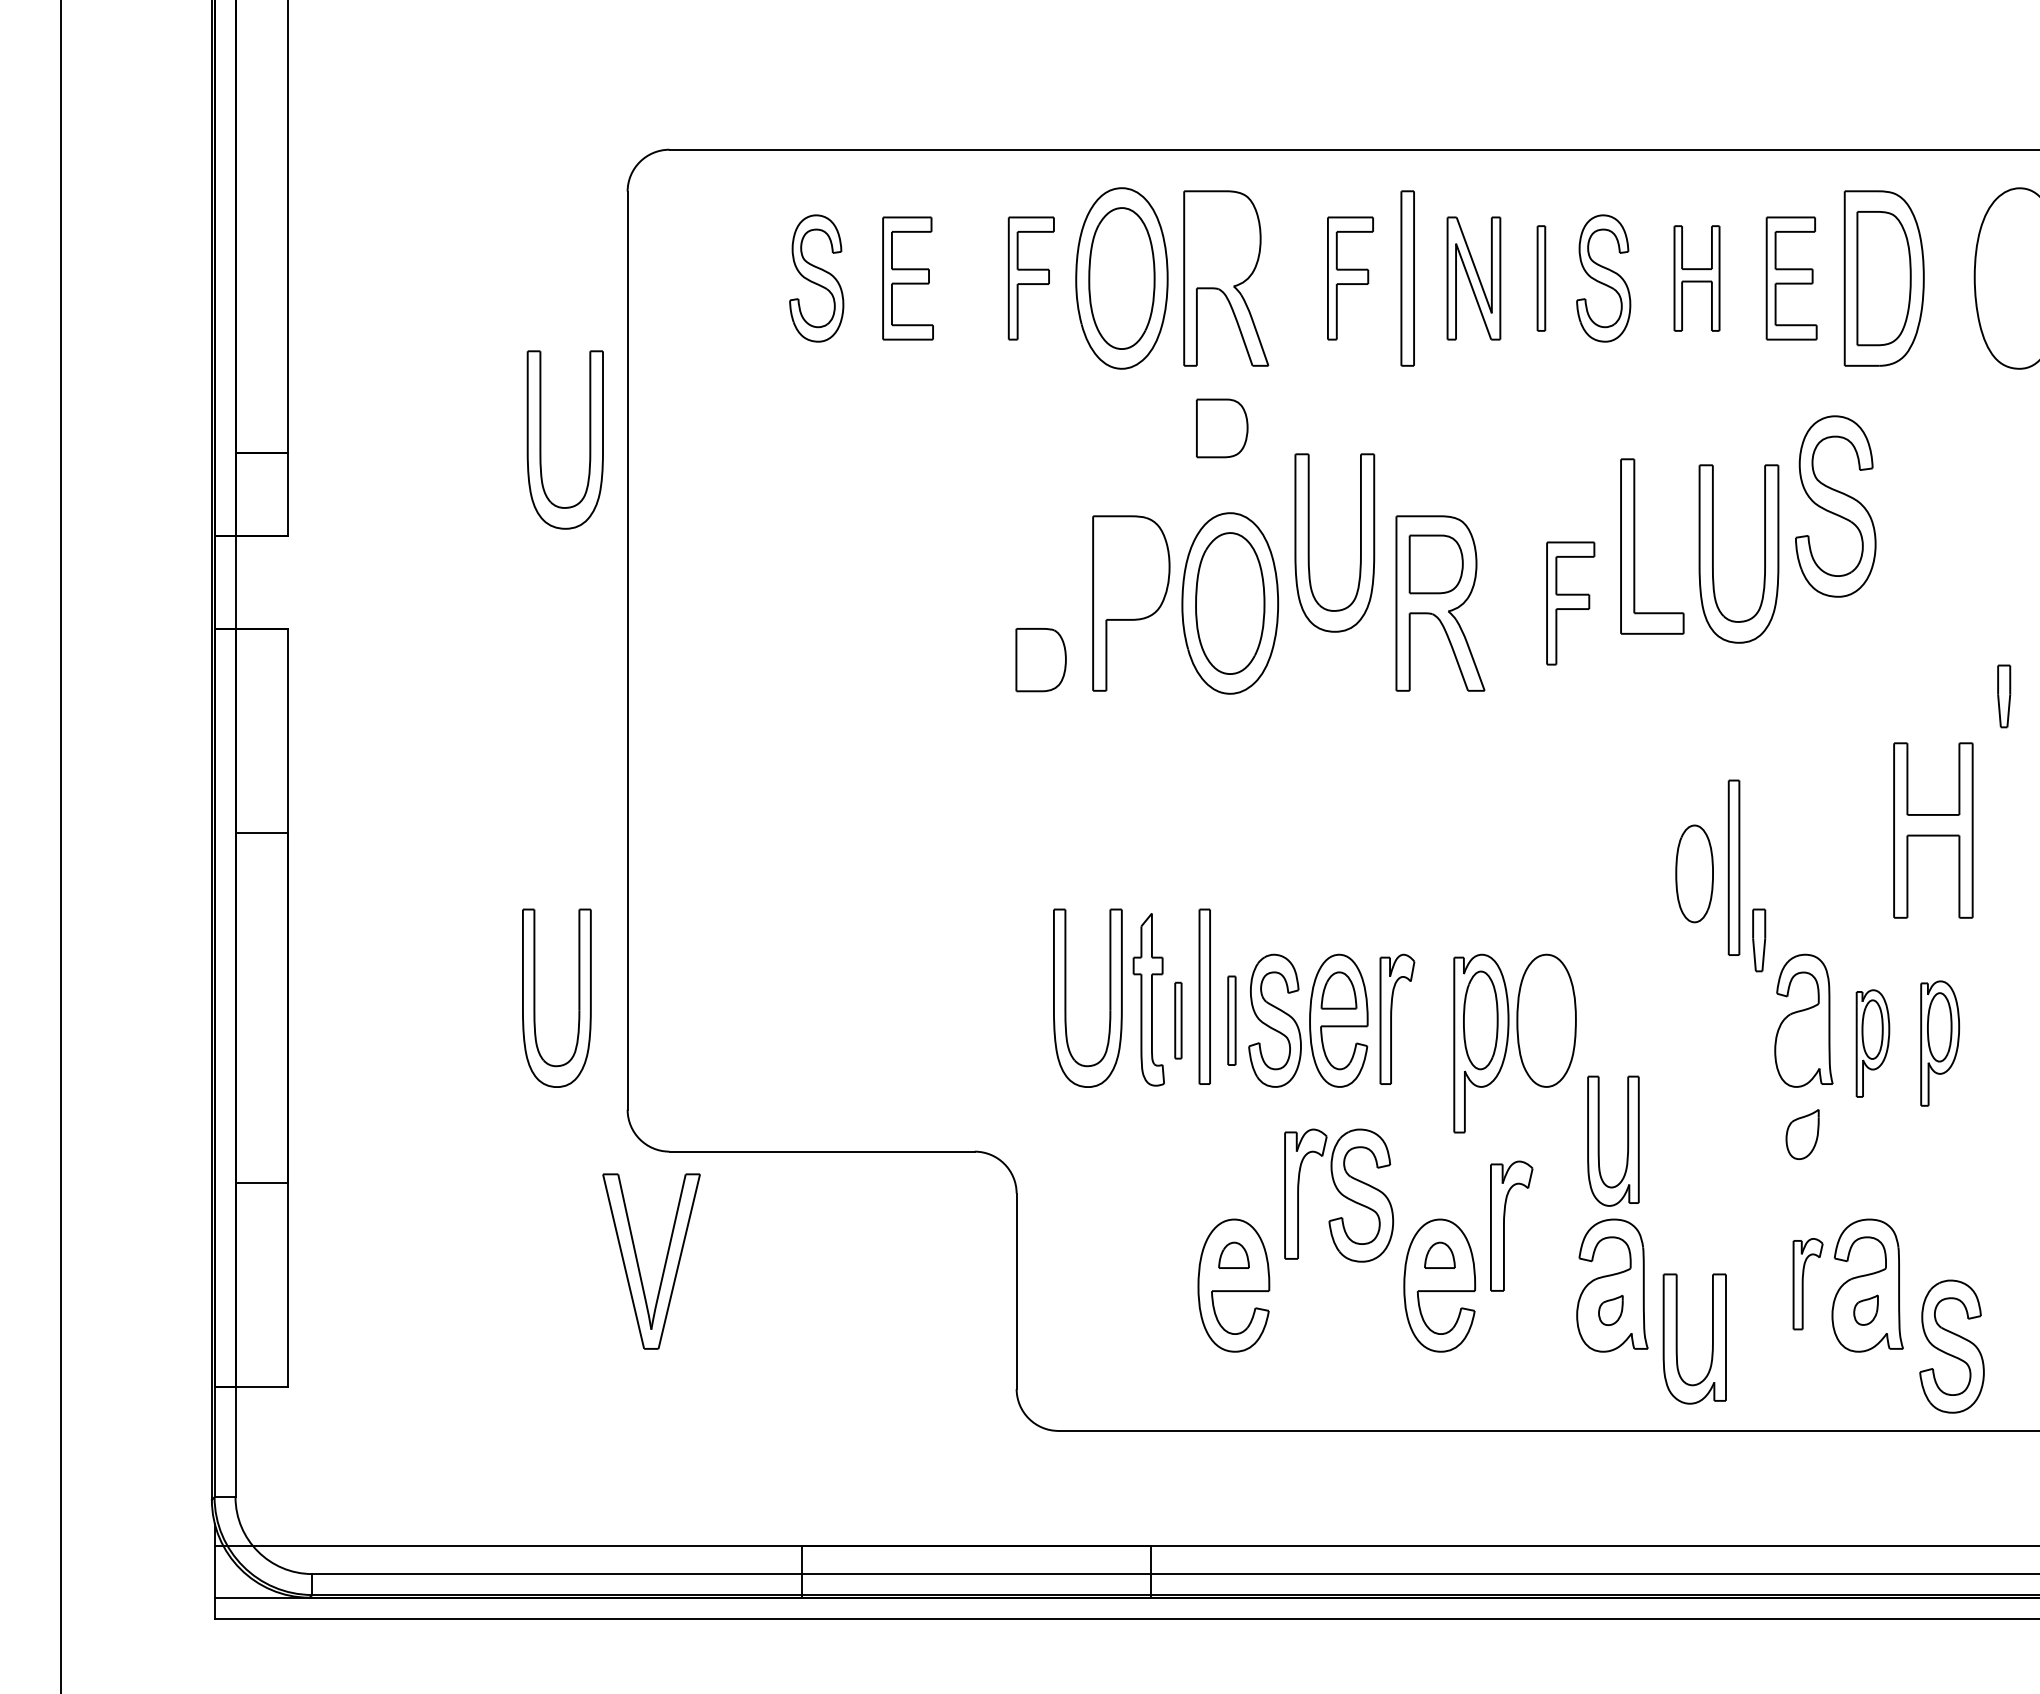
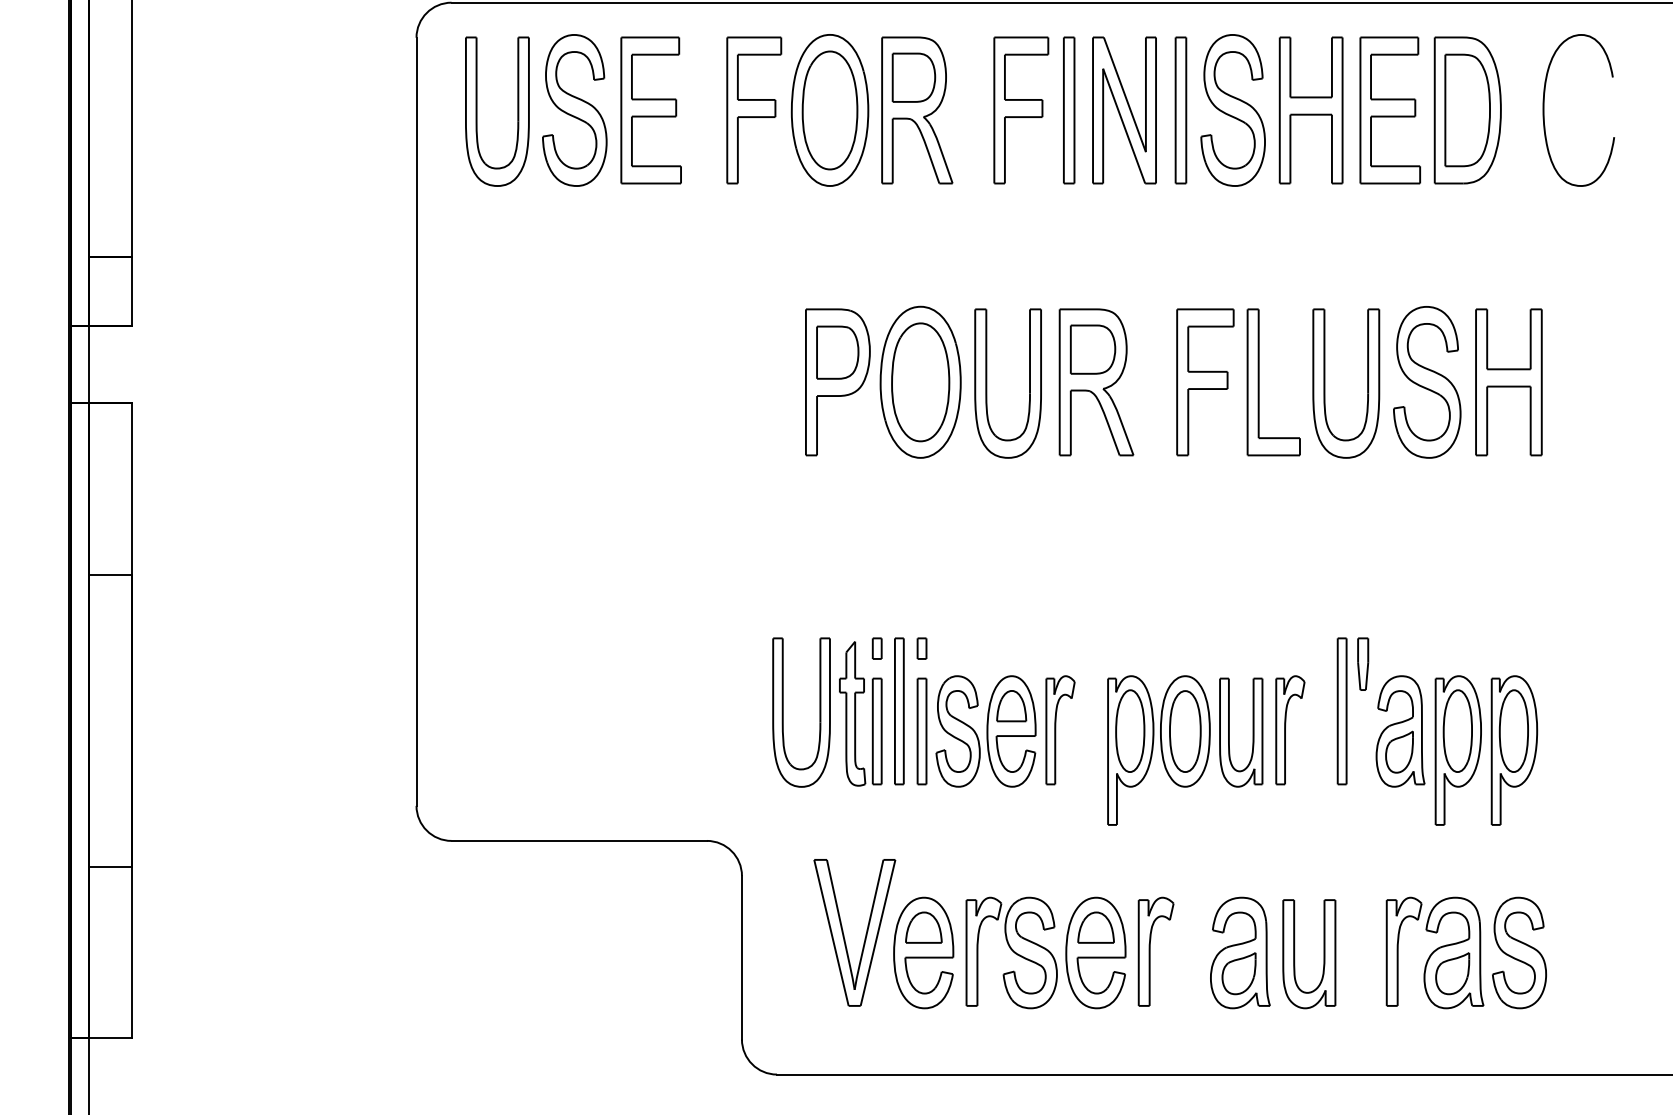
part: (816, 278) -> (574, 110), size x1.43
part: (907, 278) -> (650, 110), size x1.43
part: (1031, 278) -> (754, 110), size x1.43
part: (1350, 278) -> (1021, 110), size x1.43
part: (1473, 278) -> (1124, 110), size x1.43
part: (1541, 278) -> (1181, 110), size x1.67
part: (1603, 278) -> (1232, 110), size x1.43
part: (1696, 278) -> (1310, 110), size x1.67
part: (1791, 278) -> (1390, 110), size x1.43
part: (1222, 428) -> (914, 77), moved
part: (541, 439) -> (477, 111), moved
part: (1835, 506) -> (1427, 382), moved
part: (1309, 542) -> (986, 383), moved
part: (1635, 546) -> (1259, 382), moved
part: (1713, 553) -> (1324, 383), moved
part: (1570, 603) -> (1205, 382), size x1.43
part: (1040, 660) -> (837, 353), moved
part: (2004, 696) -> (1568, 460), removed
part: (1933, 830) -> (1509, 382), moved
part: (1733, 867) -> (1341, 711), moved
part: (1694, 873) -> (1185, 731), moved
part: (1178, 921) -> (877, 648), added
part: (1231, 921) -> (921, 648), added
part: (535, 997) -> (339, 711), removed
part: (1671, 1018) -> (1289, 729), added
part: (1178, 1020) -> (877, 731), size x1.67
part: (1231, 1020) -> (921, 731), size x1.43
part: (1872, 1043) -> (1457, 750), size x1.67
part: (1940, 1043) -> (1514, 750), size x1.43
part: (1802, 1134) -> (1399, 752), moved
part: (1599, 1140) -> (1229, 732), moved
part: (1339, 1195) -> (1012, 952), moved
part: (1504, 1225) -> (1150, 951), moved
part: (1233, 1255) -> (923, 927), size x1.43
part: (1439, 1255) -> (1095, 927), size x1.43
part: (638, 1261) -> (843, 932), moved
part: (1807, 1283) -> (1403, 951), size x1.43
part: (1865, 1309) -> (1452, 972), size x1.67
part: (1610, 1310) -> (1238, 973), size x1.67
part: (1677, 1338) -> (1294, 953), moved
part: (1951, 1346) -> (1519, 952), moved

